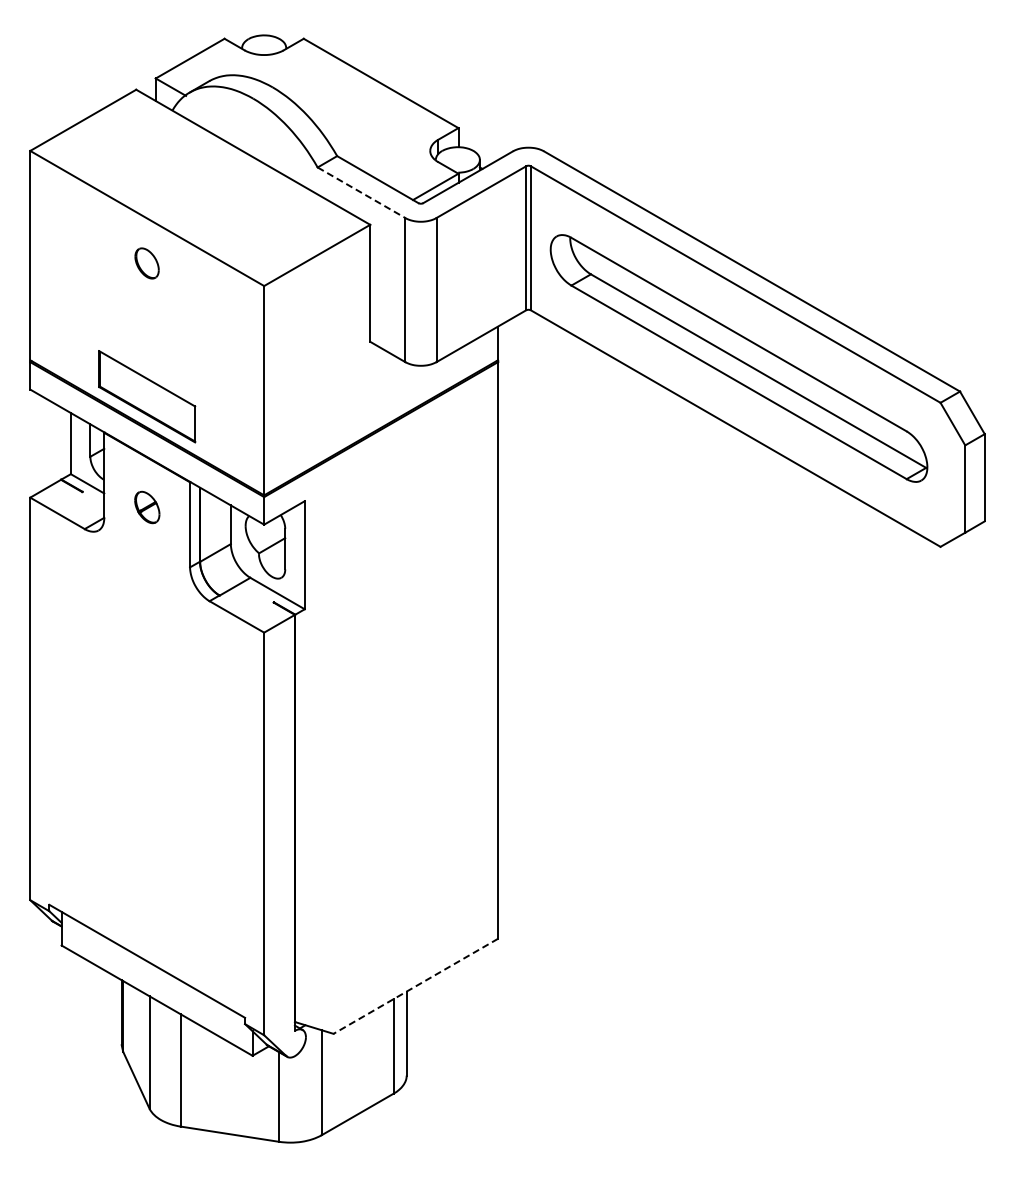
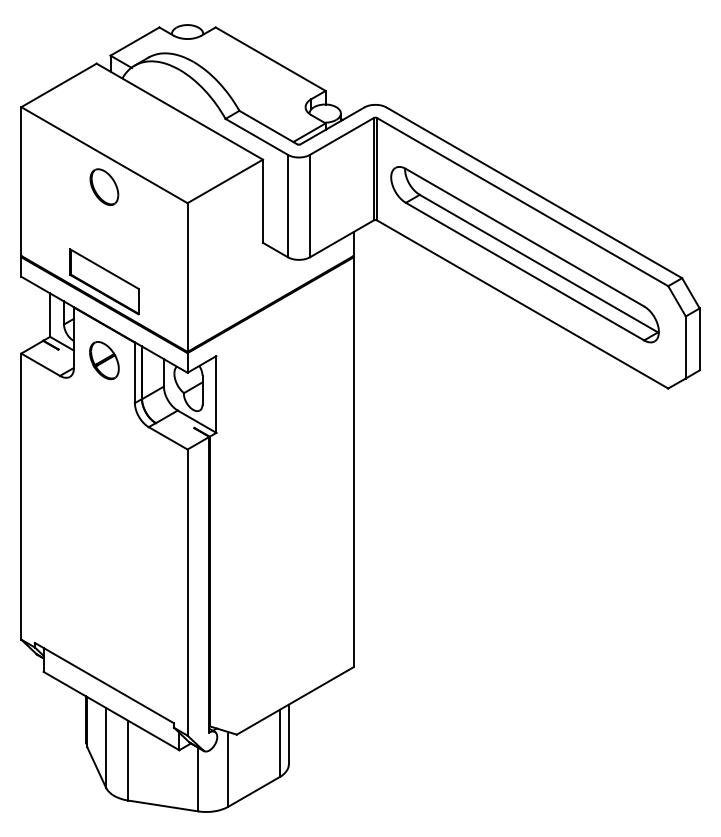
line: (361, 192) -> (256, 136), dashed -> solid
part: (146, 263) -> (103, 187), size x1.67
part: (147, 507) -> (104, 360), size x1.67
line: (415, 986) -> (295, 701), dashed -> solid

